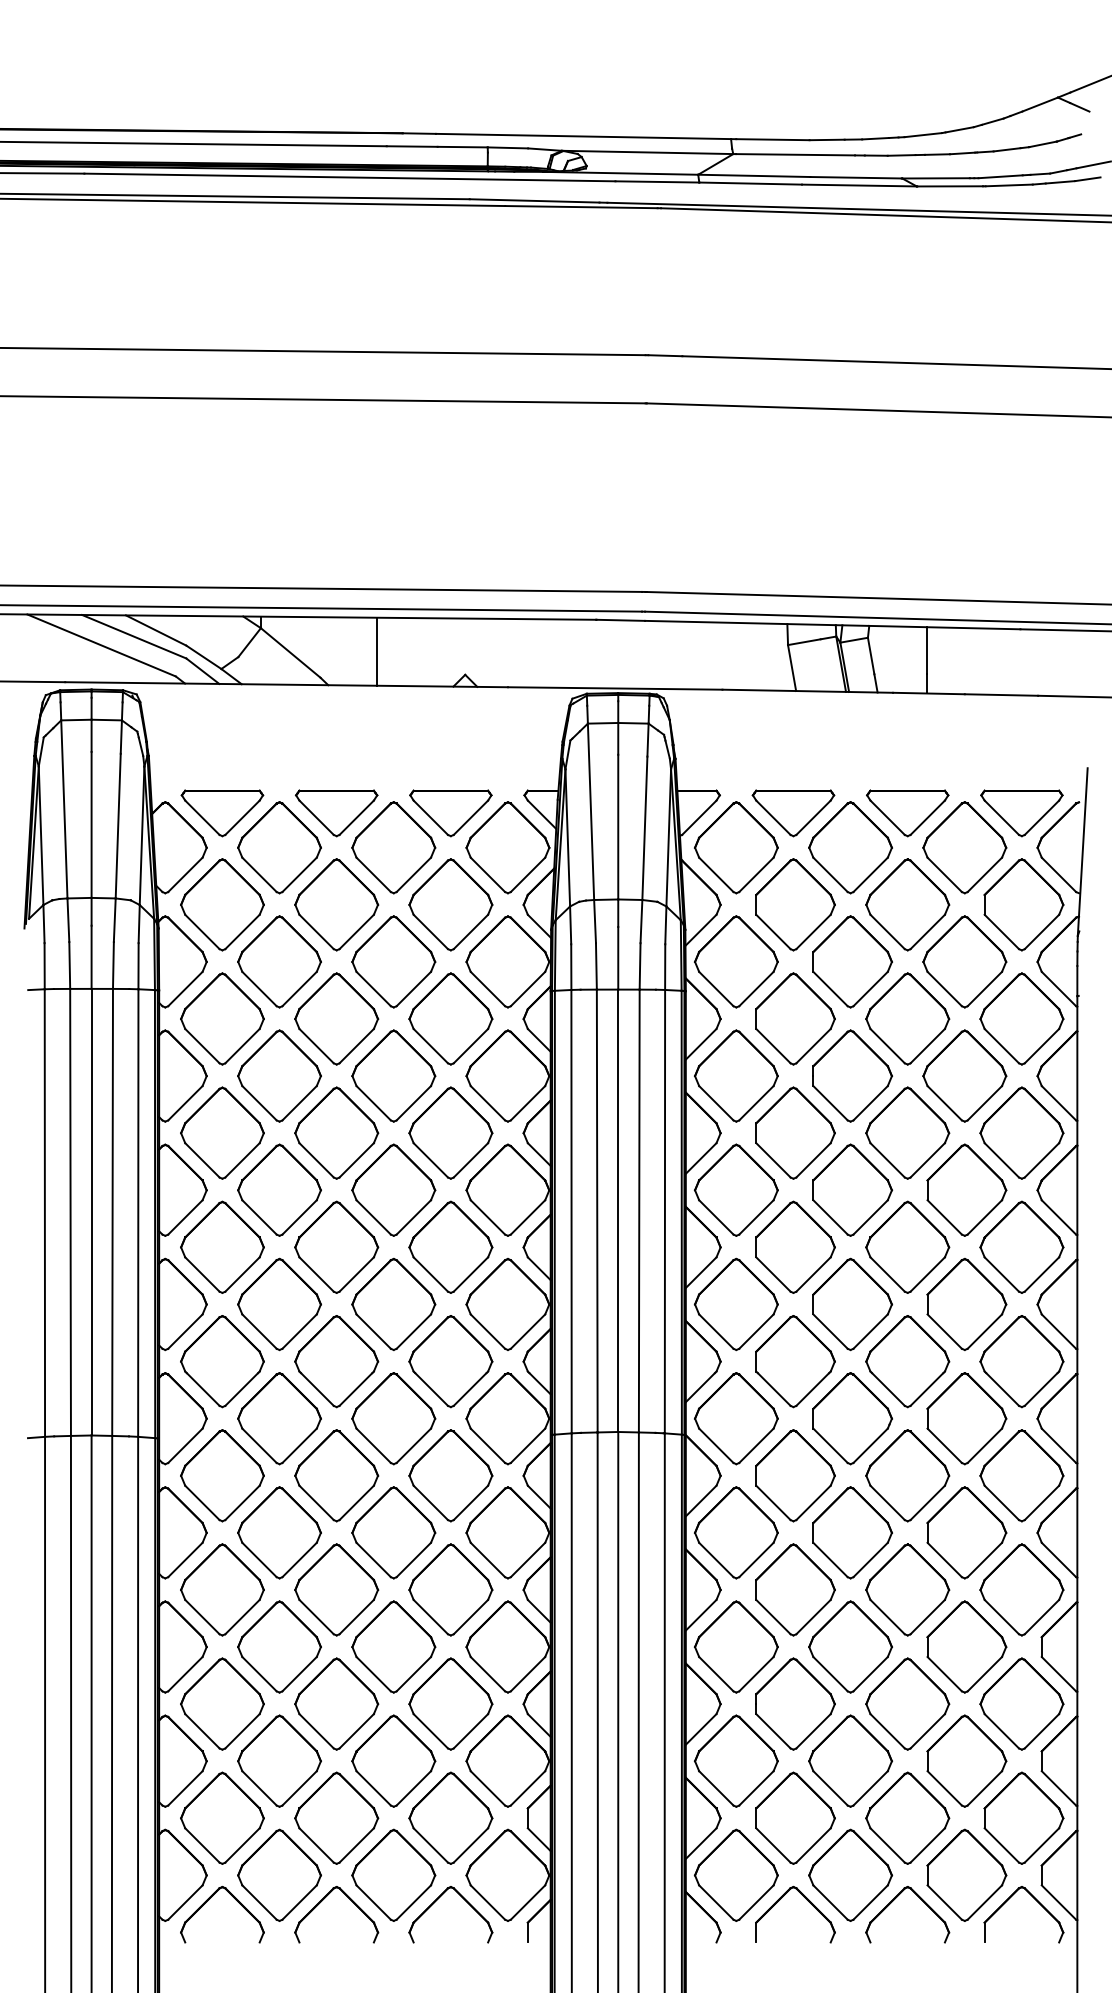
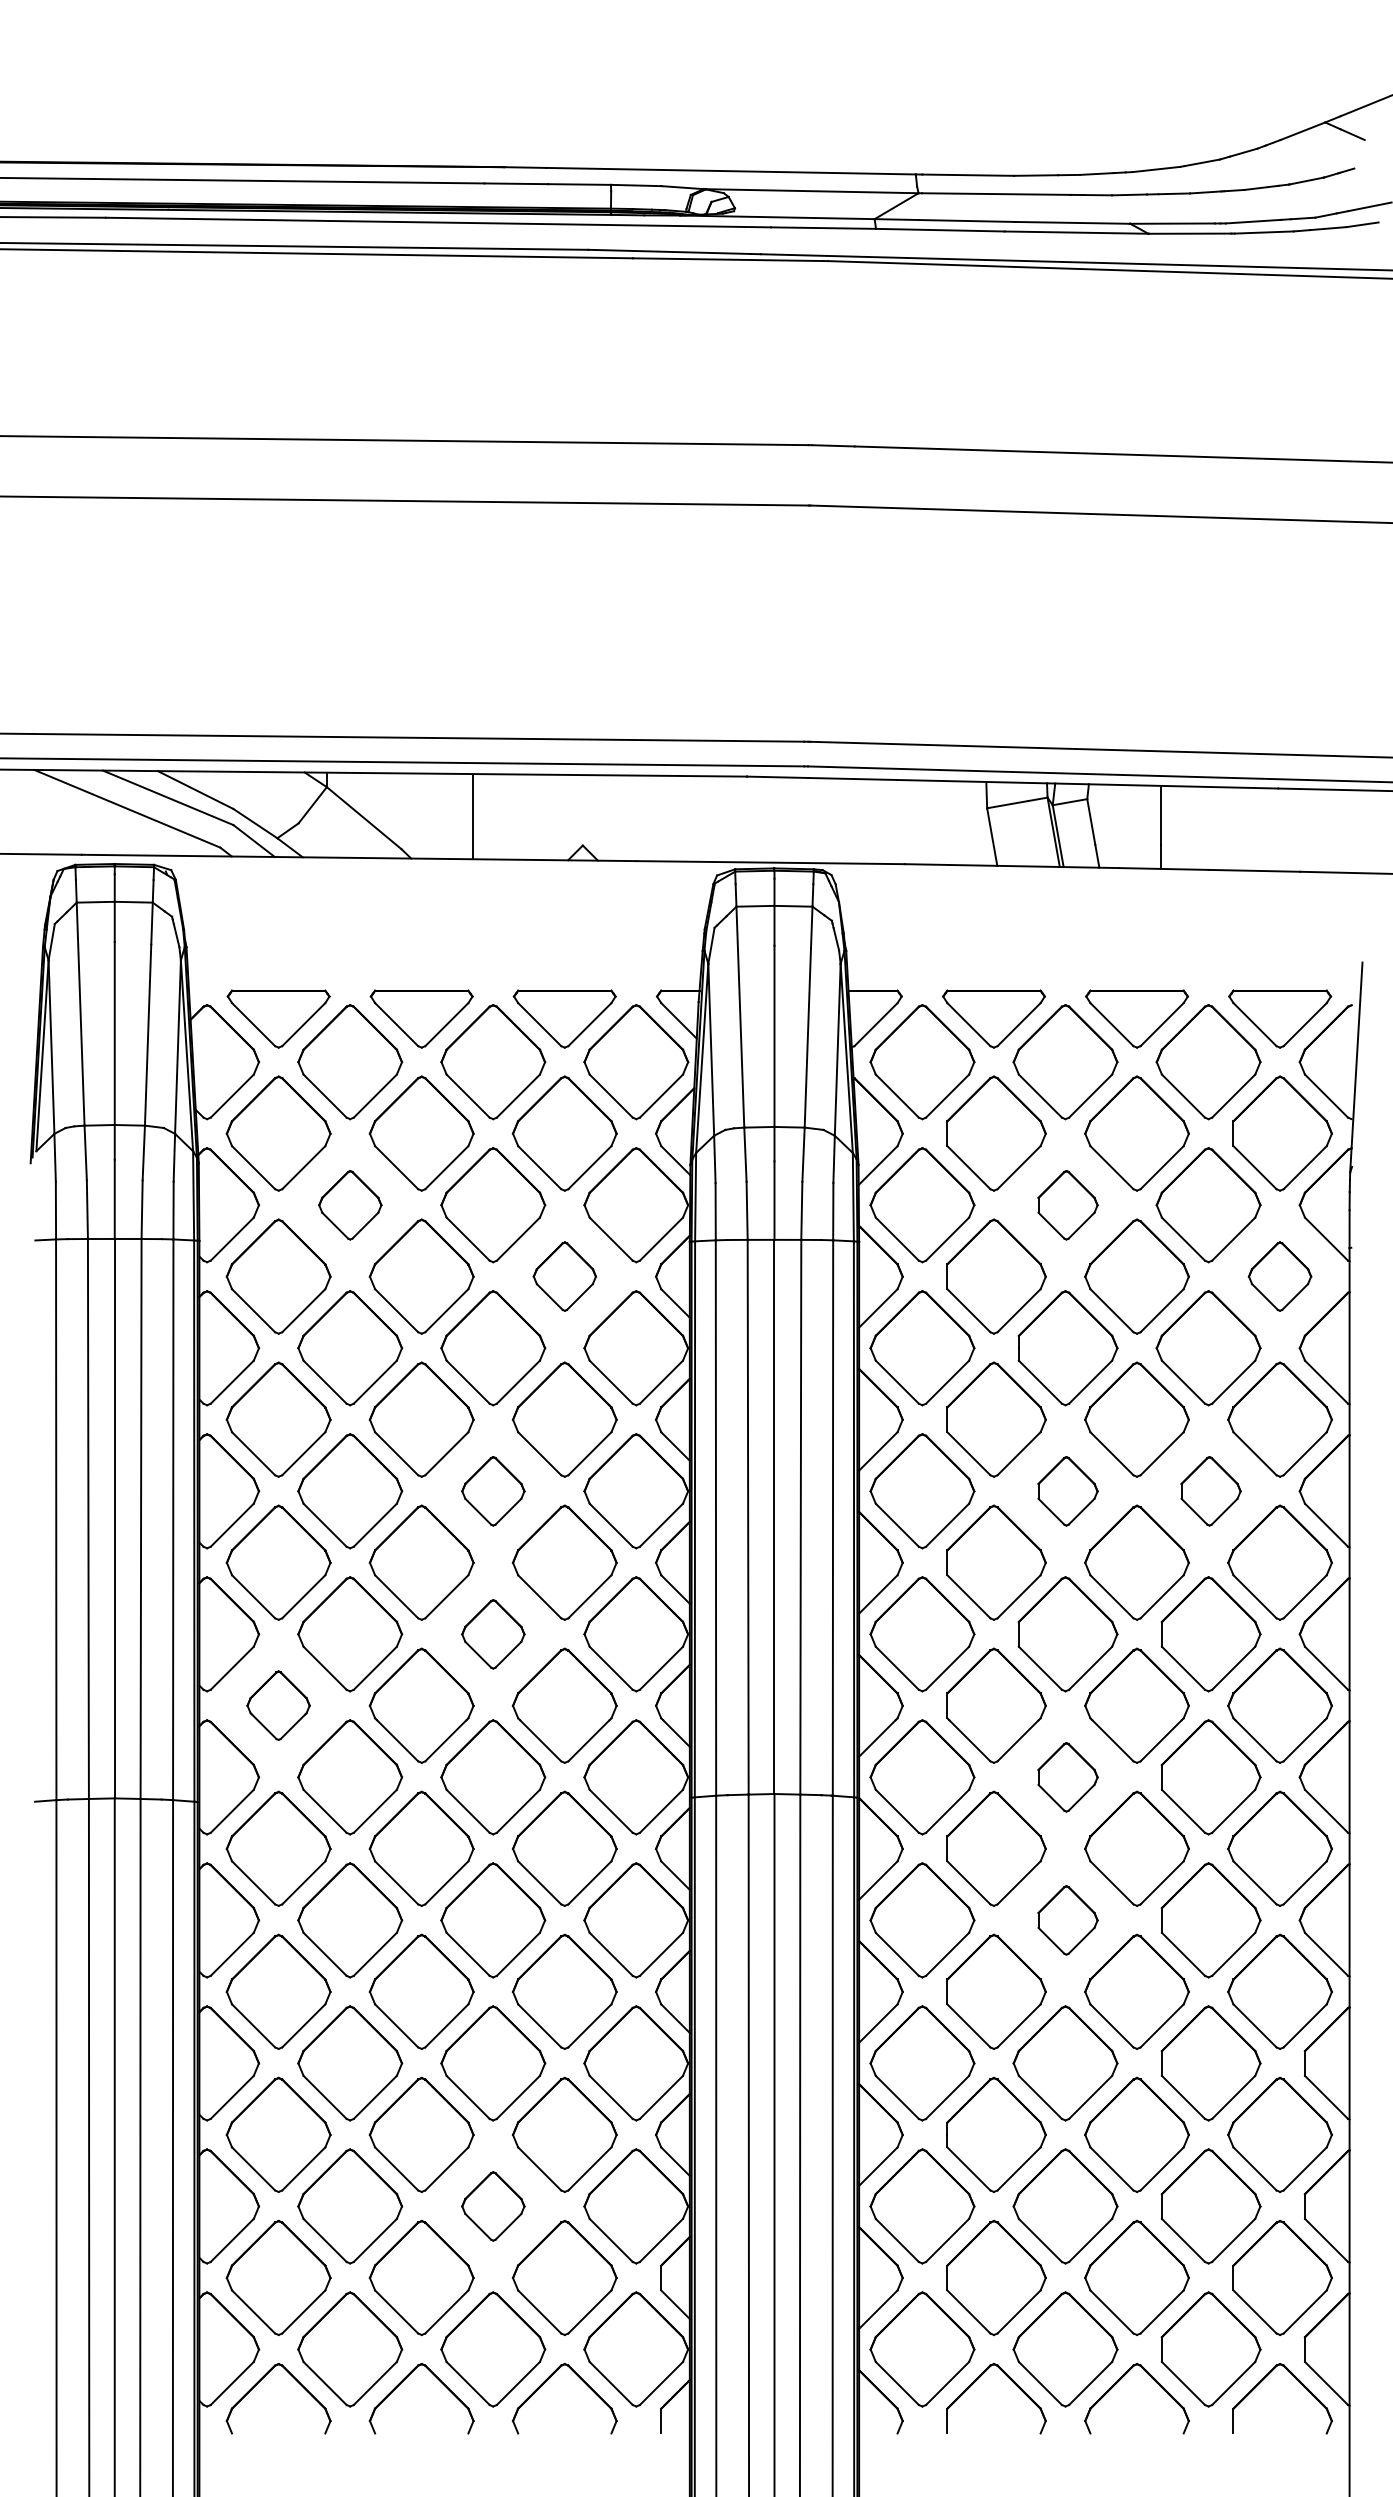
part: (279, 962) -> (350, 1205), size x0.6
part: (852, 962) -> (1067, 1205), size x0.6
part: (450, 1018) -> (564, 1276), size x0.6
part: (1021, 1018) -> (1279, 1276), size x0.6
part: (393, 1190) -> (493, 1491), size x0.6
part: (852, 1190) -> (1067, 1491), size x0.6
part: (966, 1190) -> (1210, 1491), size x0.6
part: (393, 1304) -> (493, 1634), size x0.6
part: (222, 1361) -> (278, 1705), size x0.6
part: (852, 1418) -> (1067, 1777), size x0.6
part: (852, 1532) -> (1067, 1920), size x0.6
part: (393, 1761) -> (493, 2206), size x0.6

